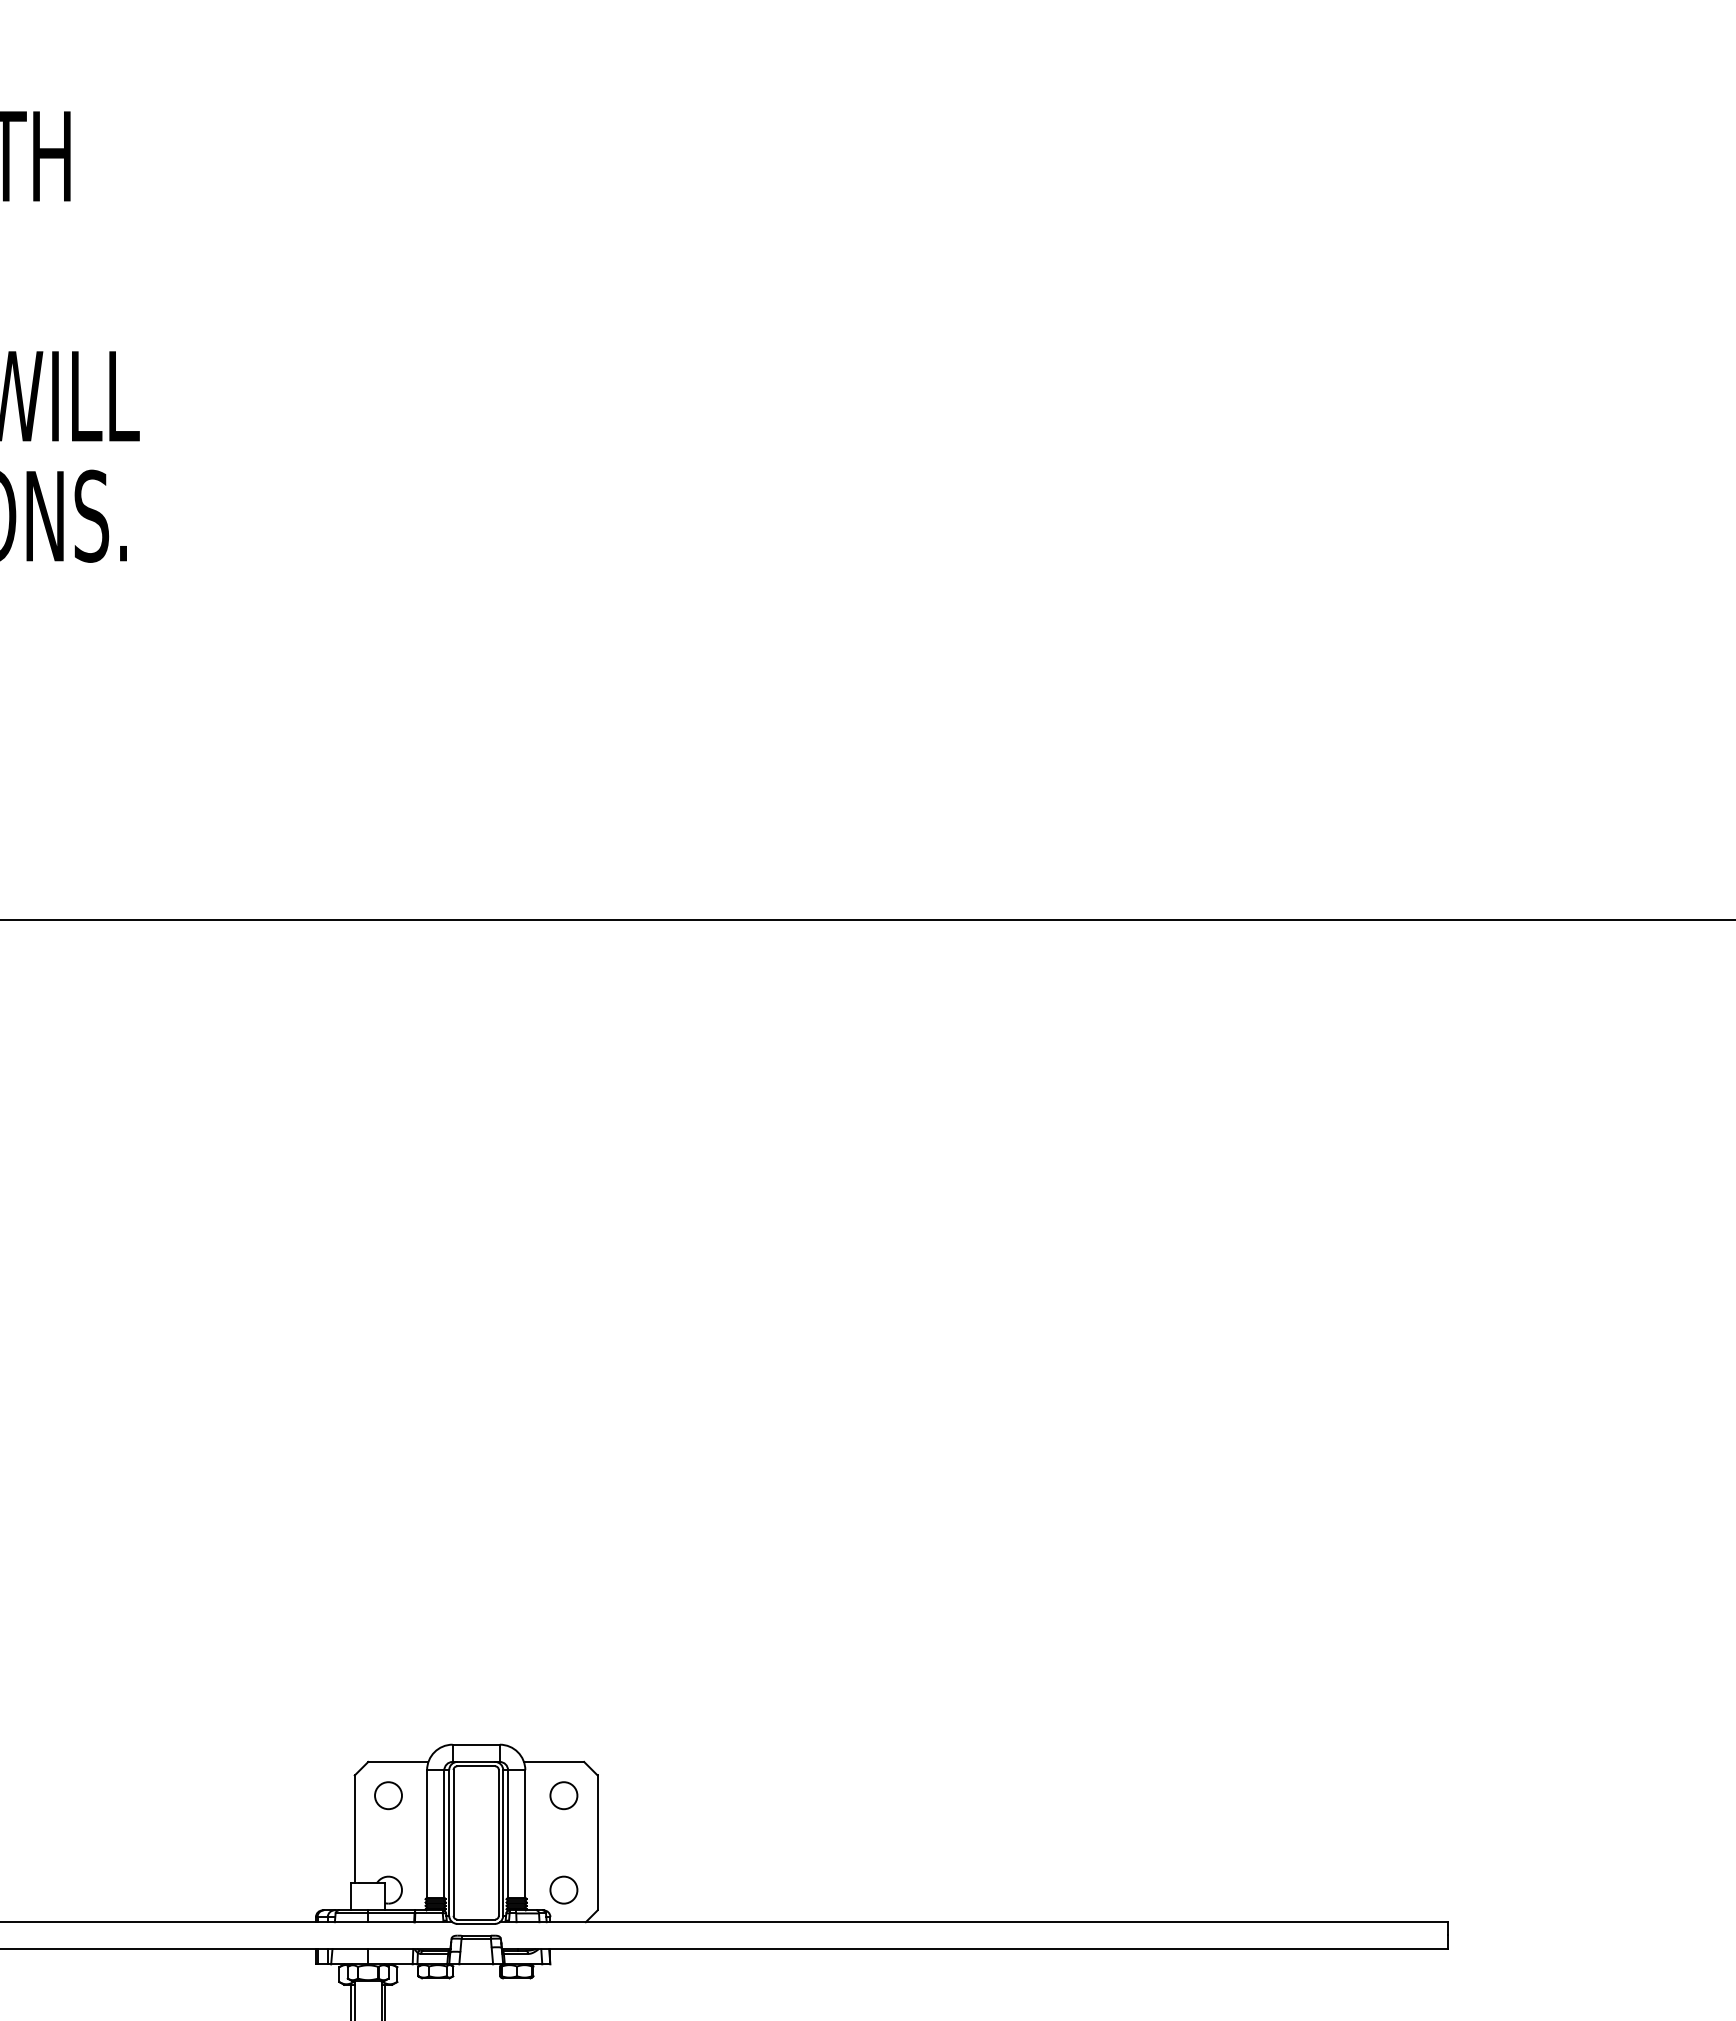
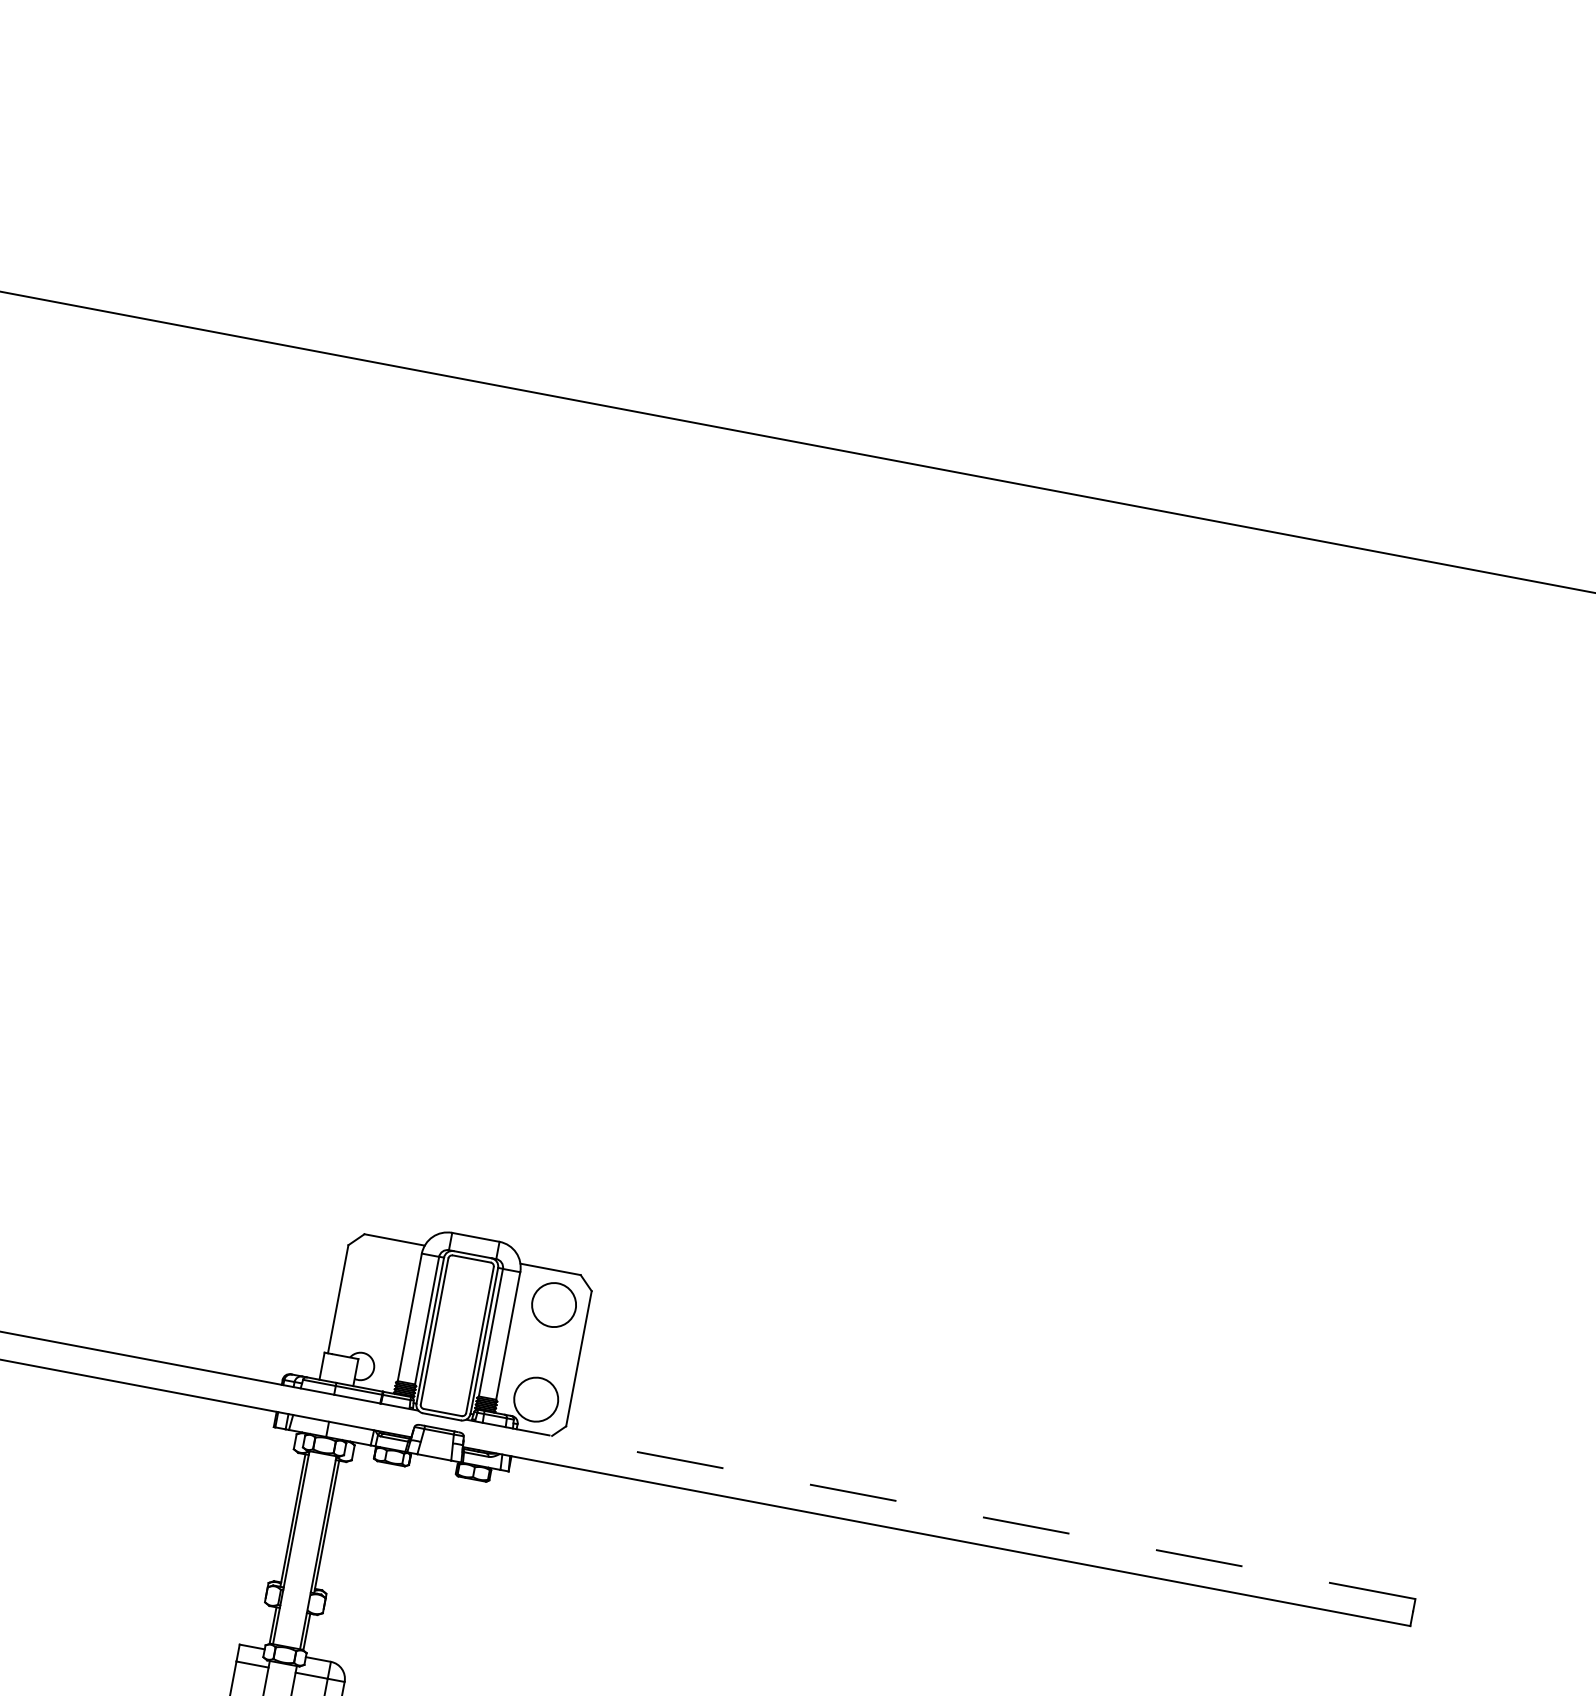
circle: (388, 1795) -> (378, 1271), removed
circle: (563, 1795) -> (553, 1304), size x1.6
circle: (563, 1889) -> (535, 1398), size x1.6
line: (973, 1922) -> (940, 1509), solid -> dashed

